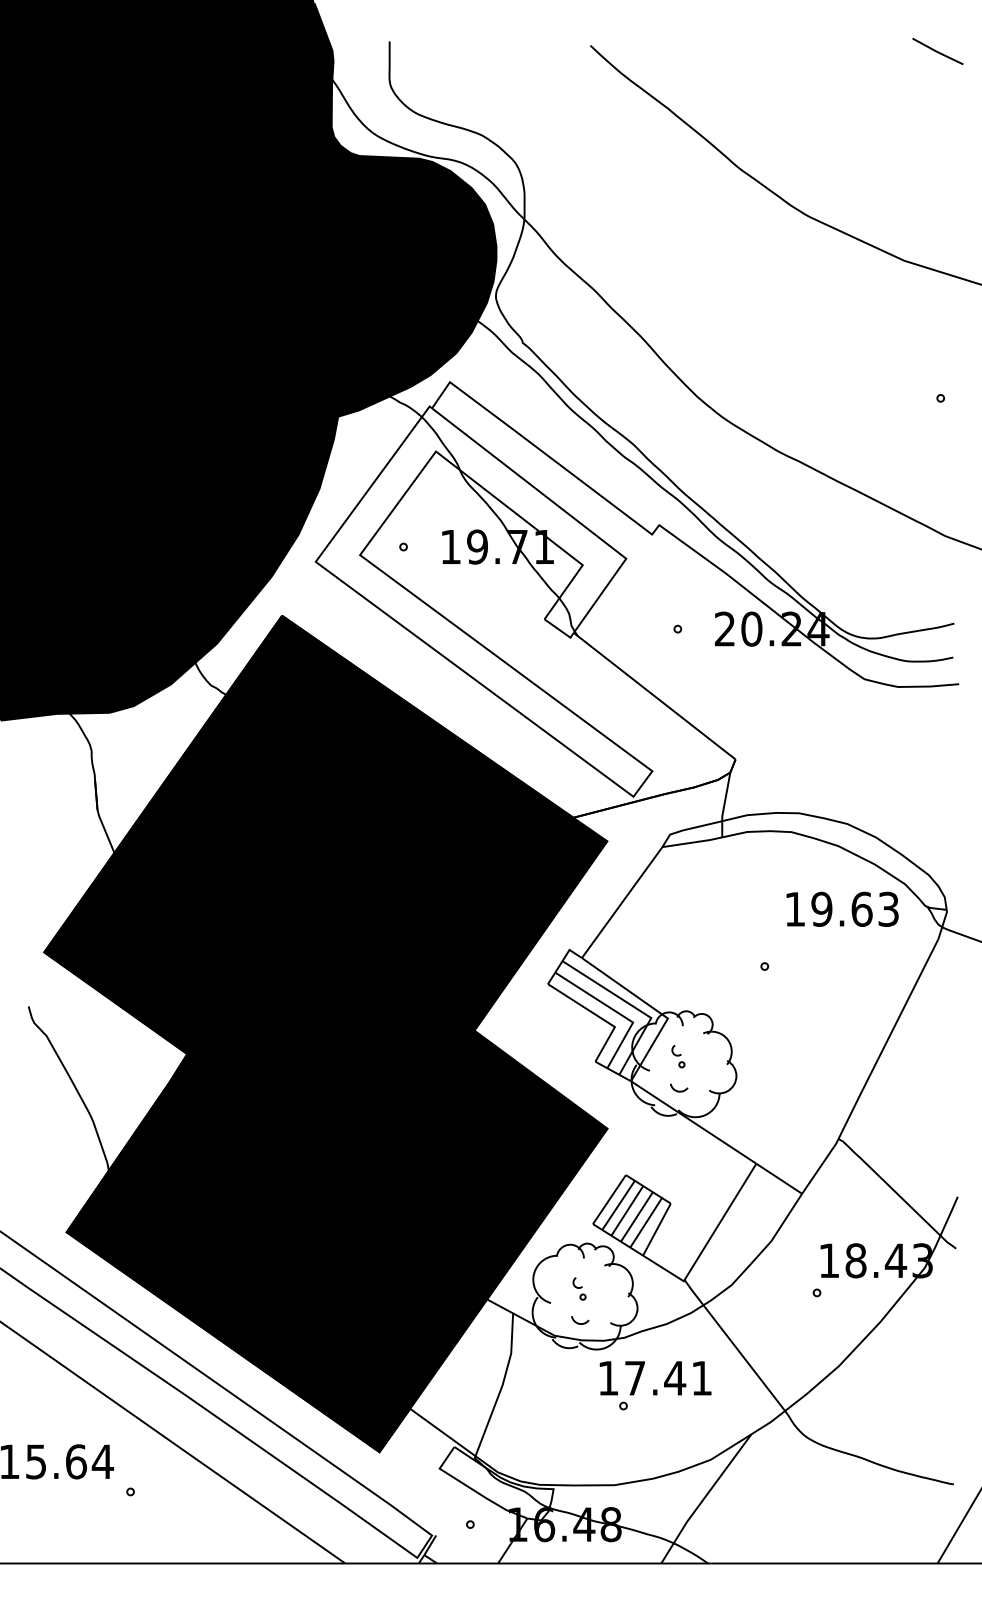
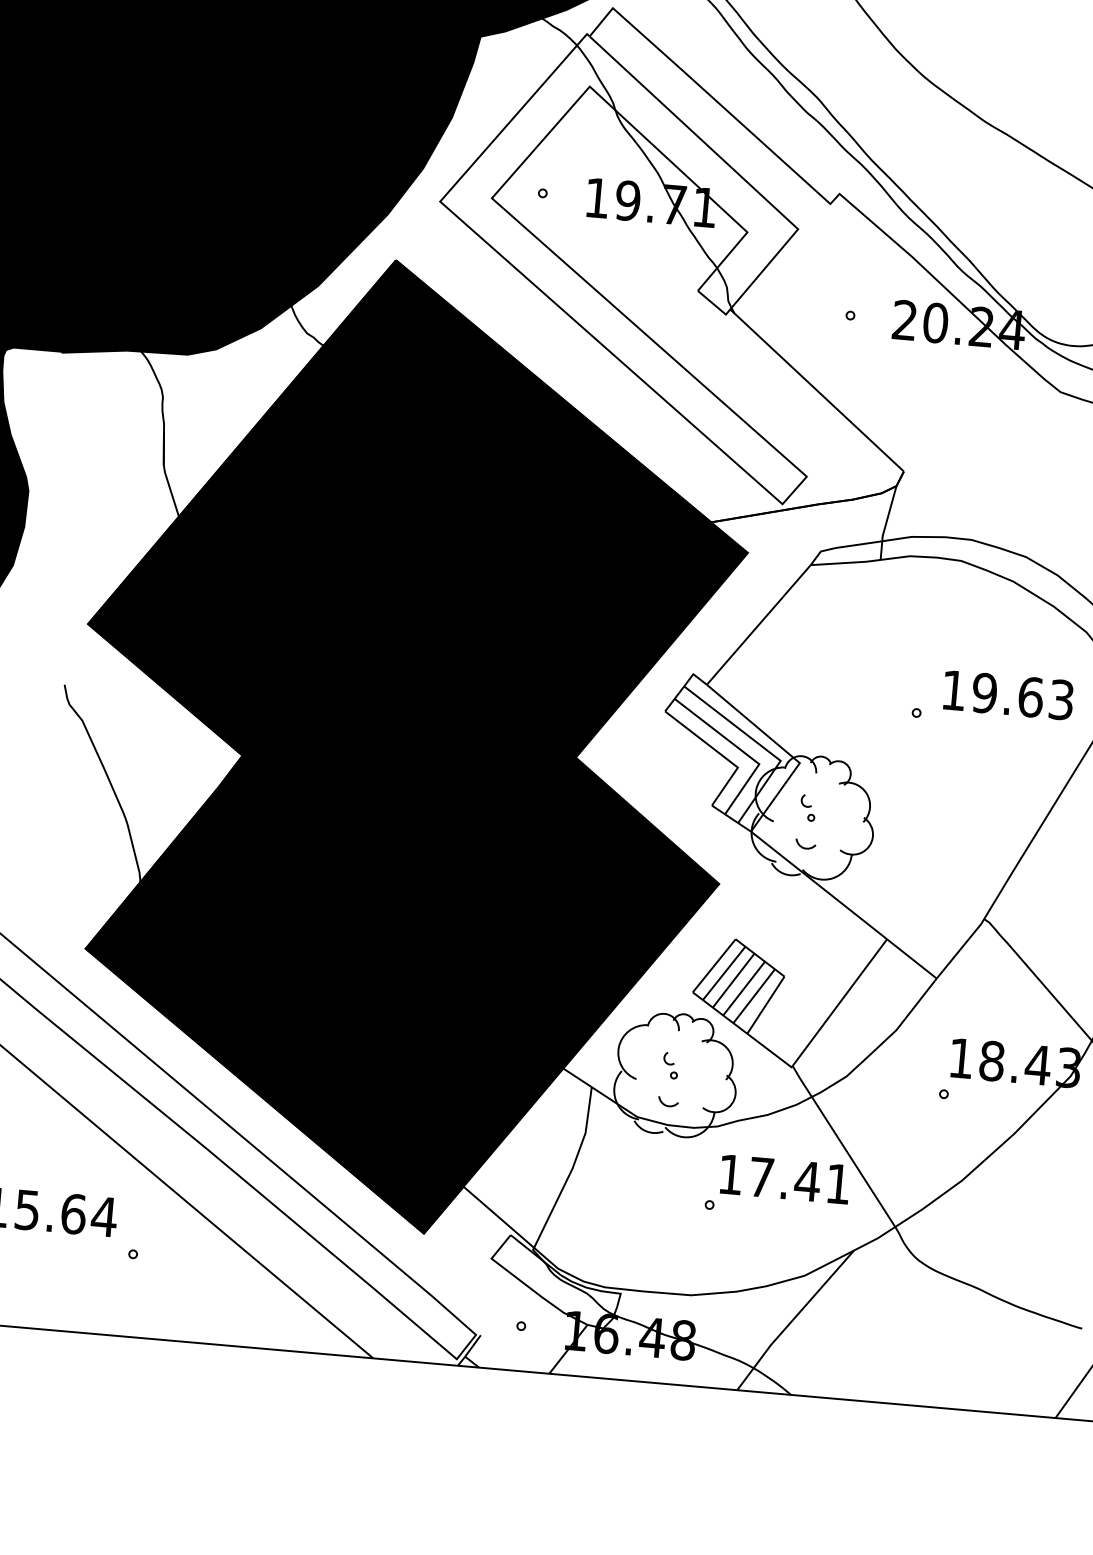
text: (842, 908) -> (1008, 694), moved
text: (655, 1378) -> (784, 1179), moved

